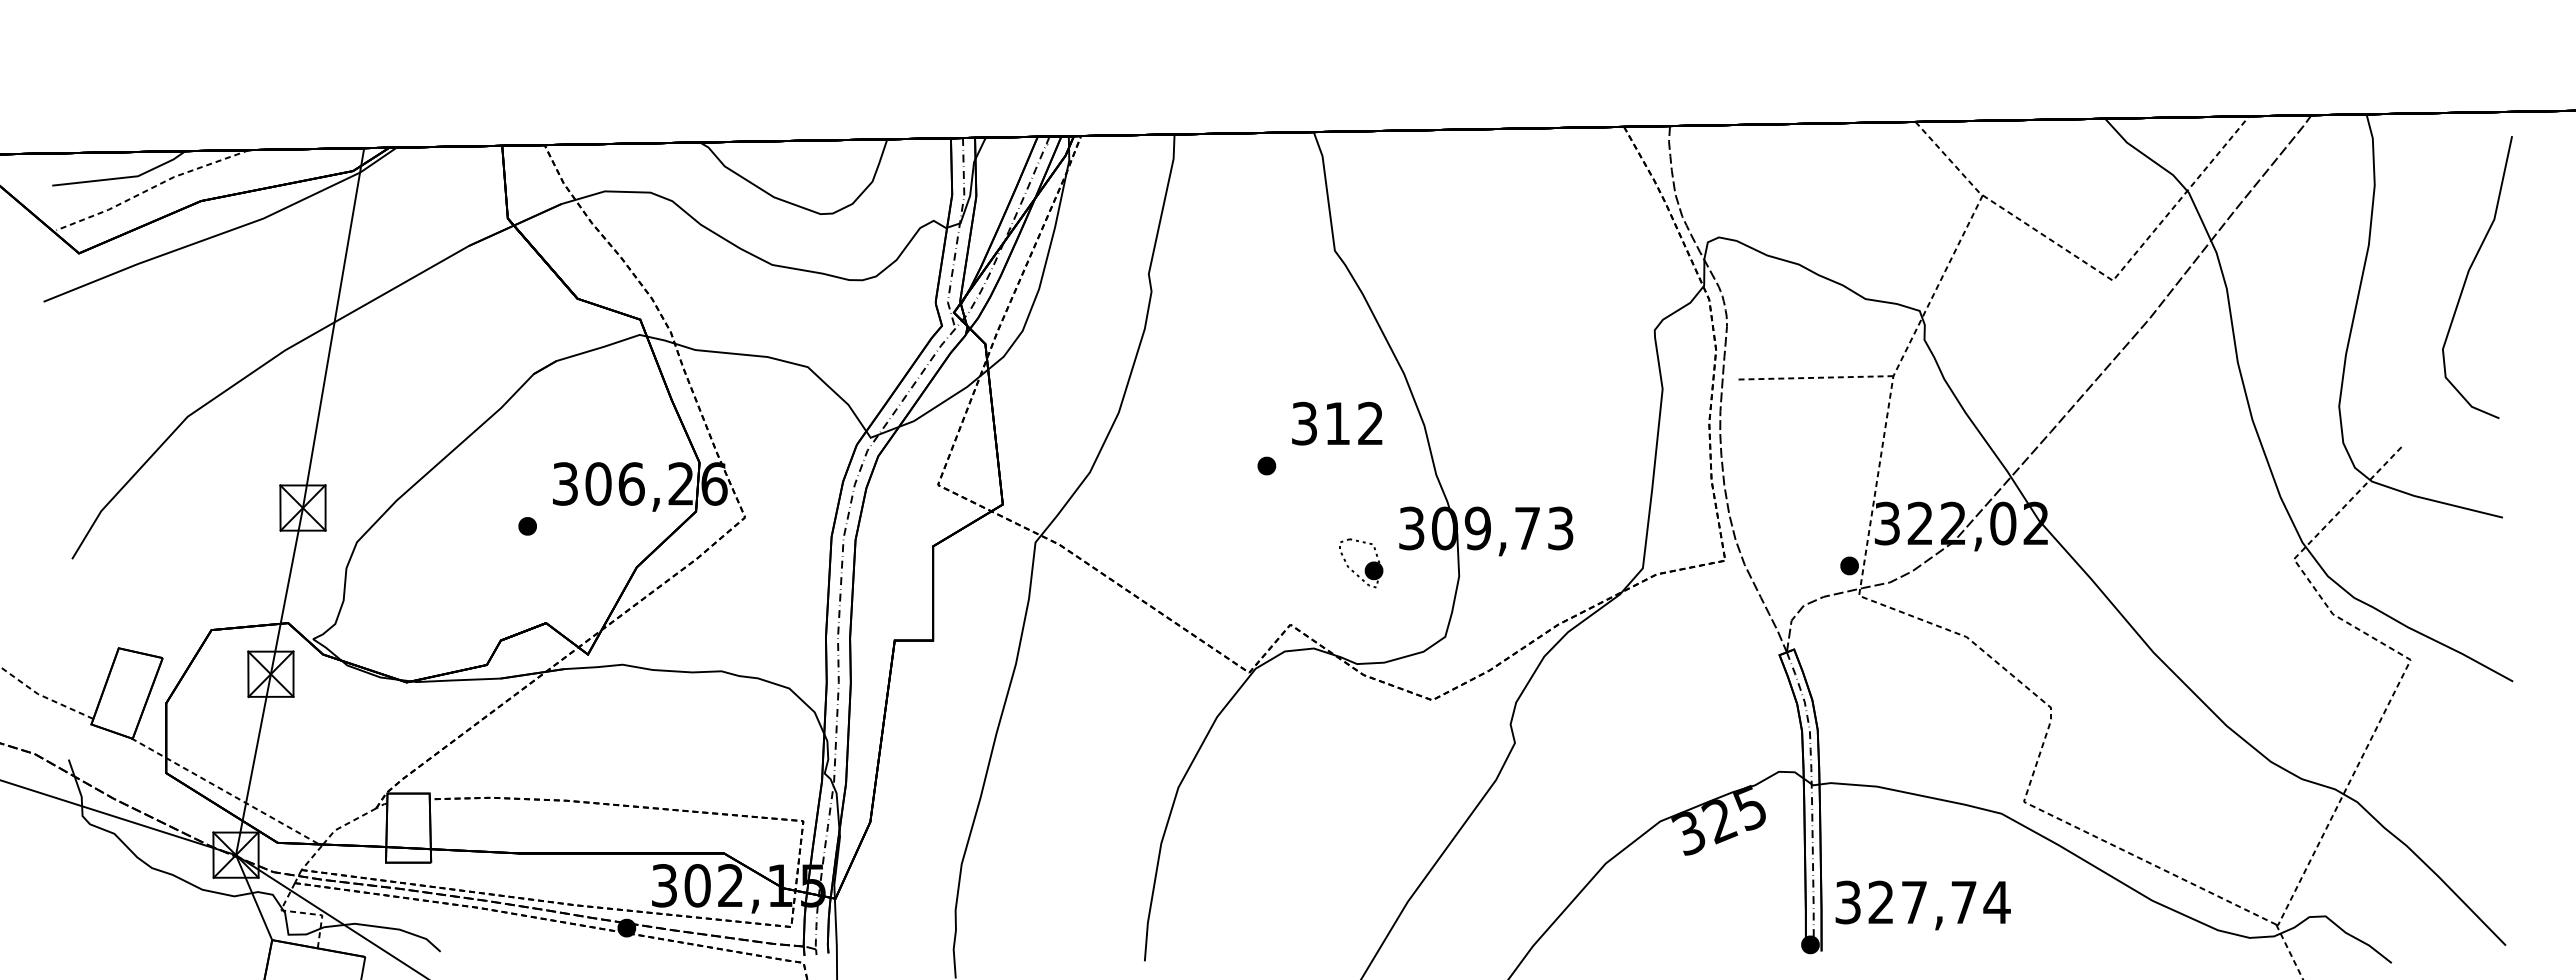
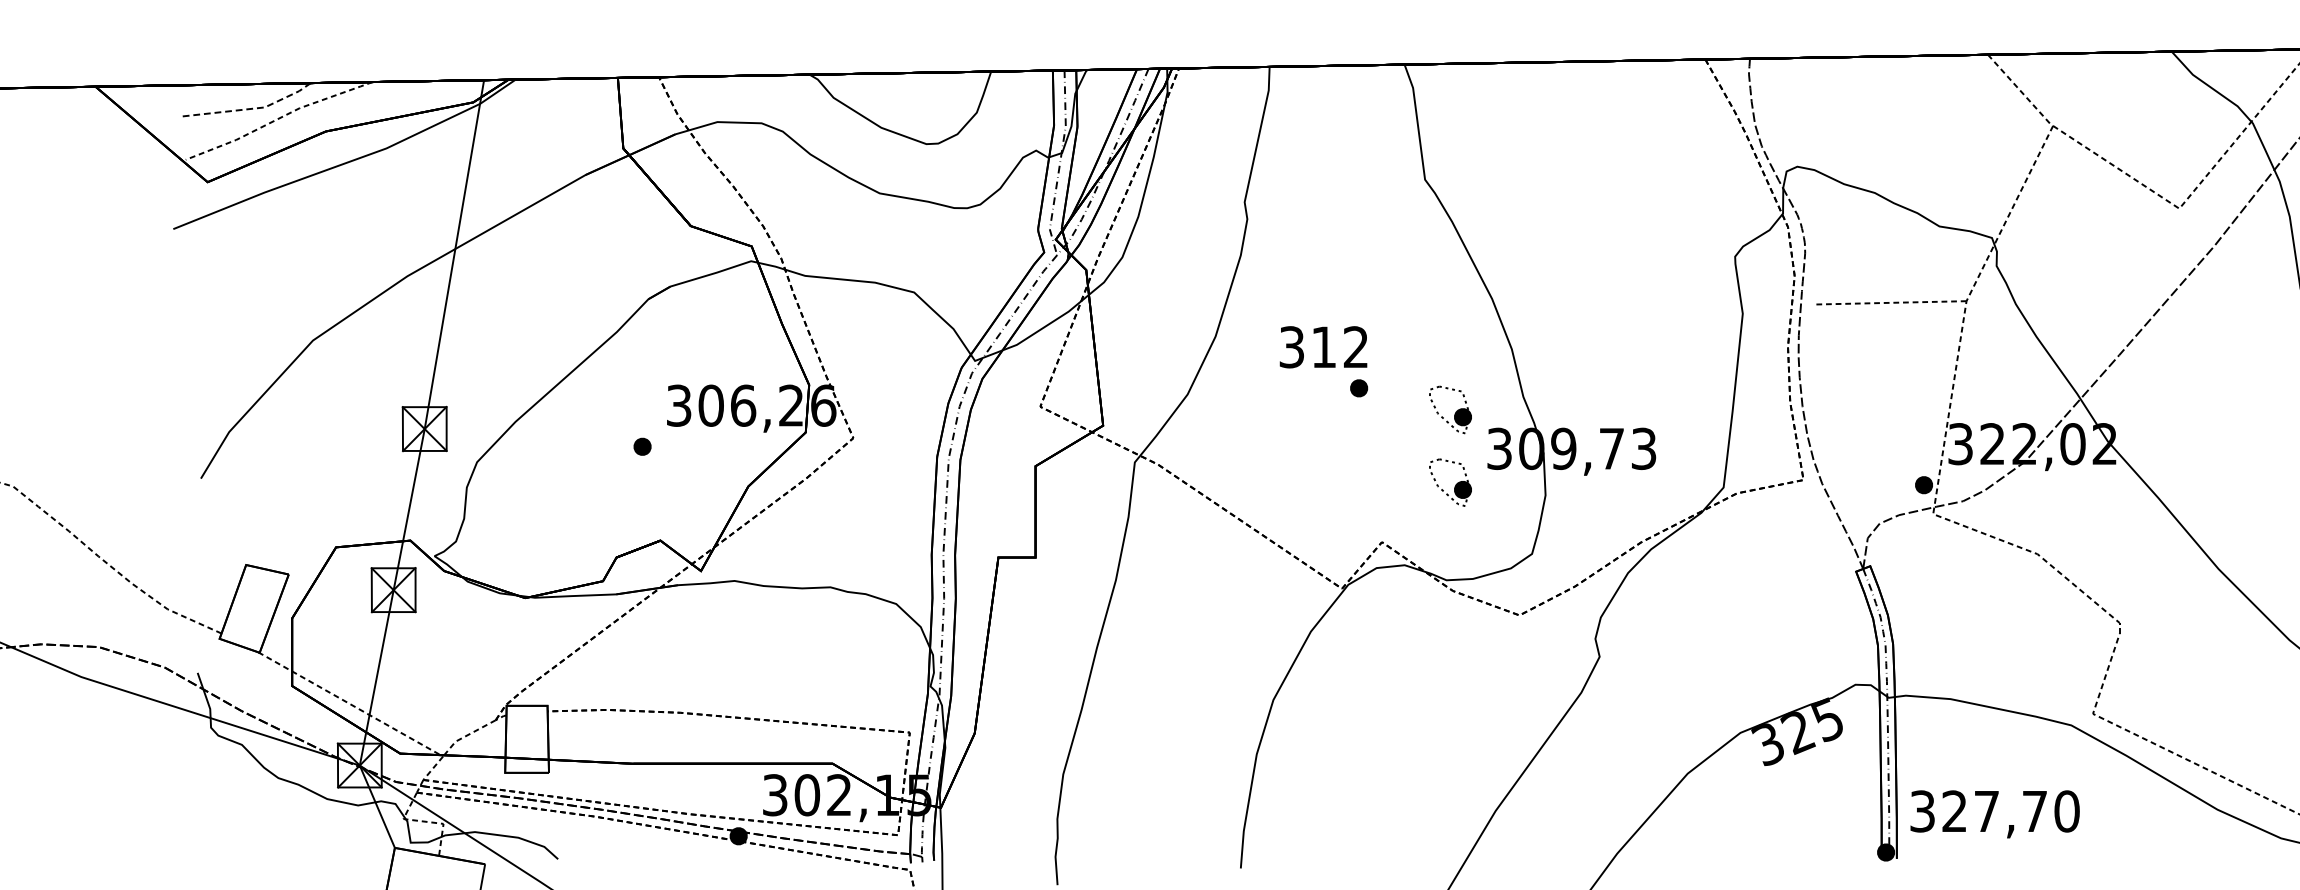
line: (123, 177) -> (250, 108), solid -> dashed
text: (1337, 423) -> (1323, 347), moved
part: (1361, 488) -> (1450, 410), added
text: (1996, 902) -> (2066, 811), 327,74 -> 327,70

